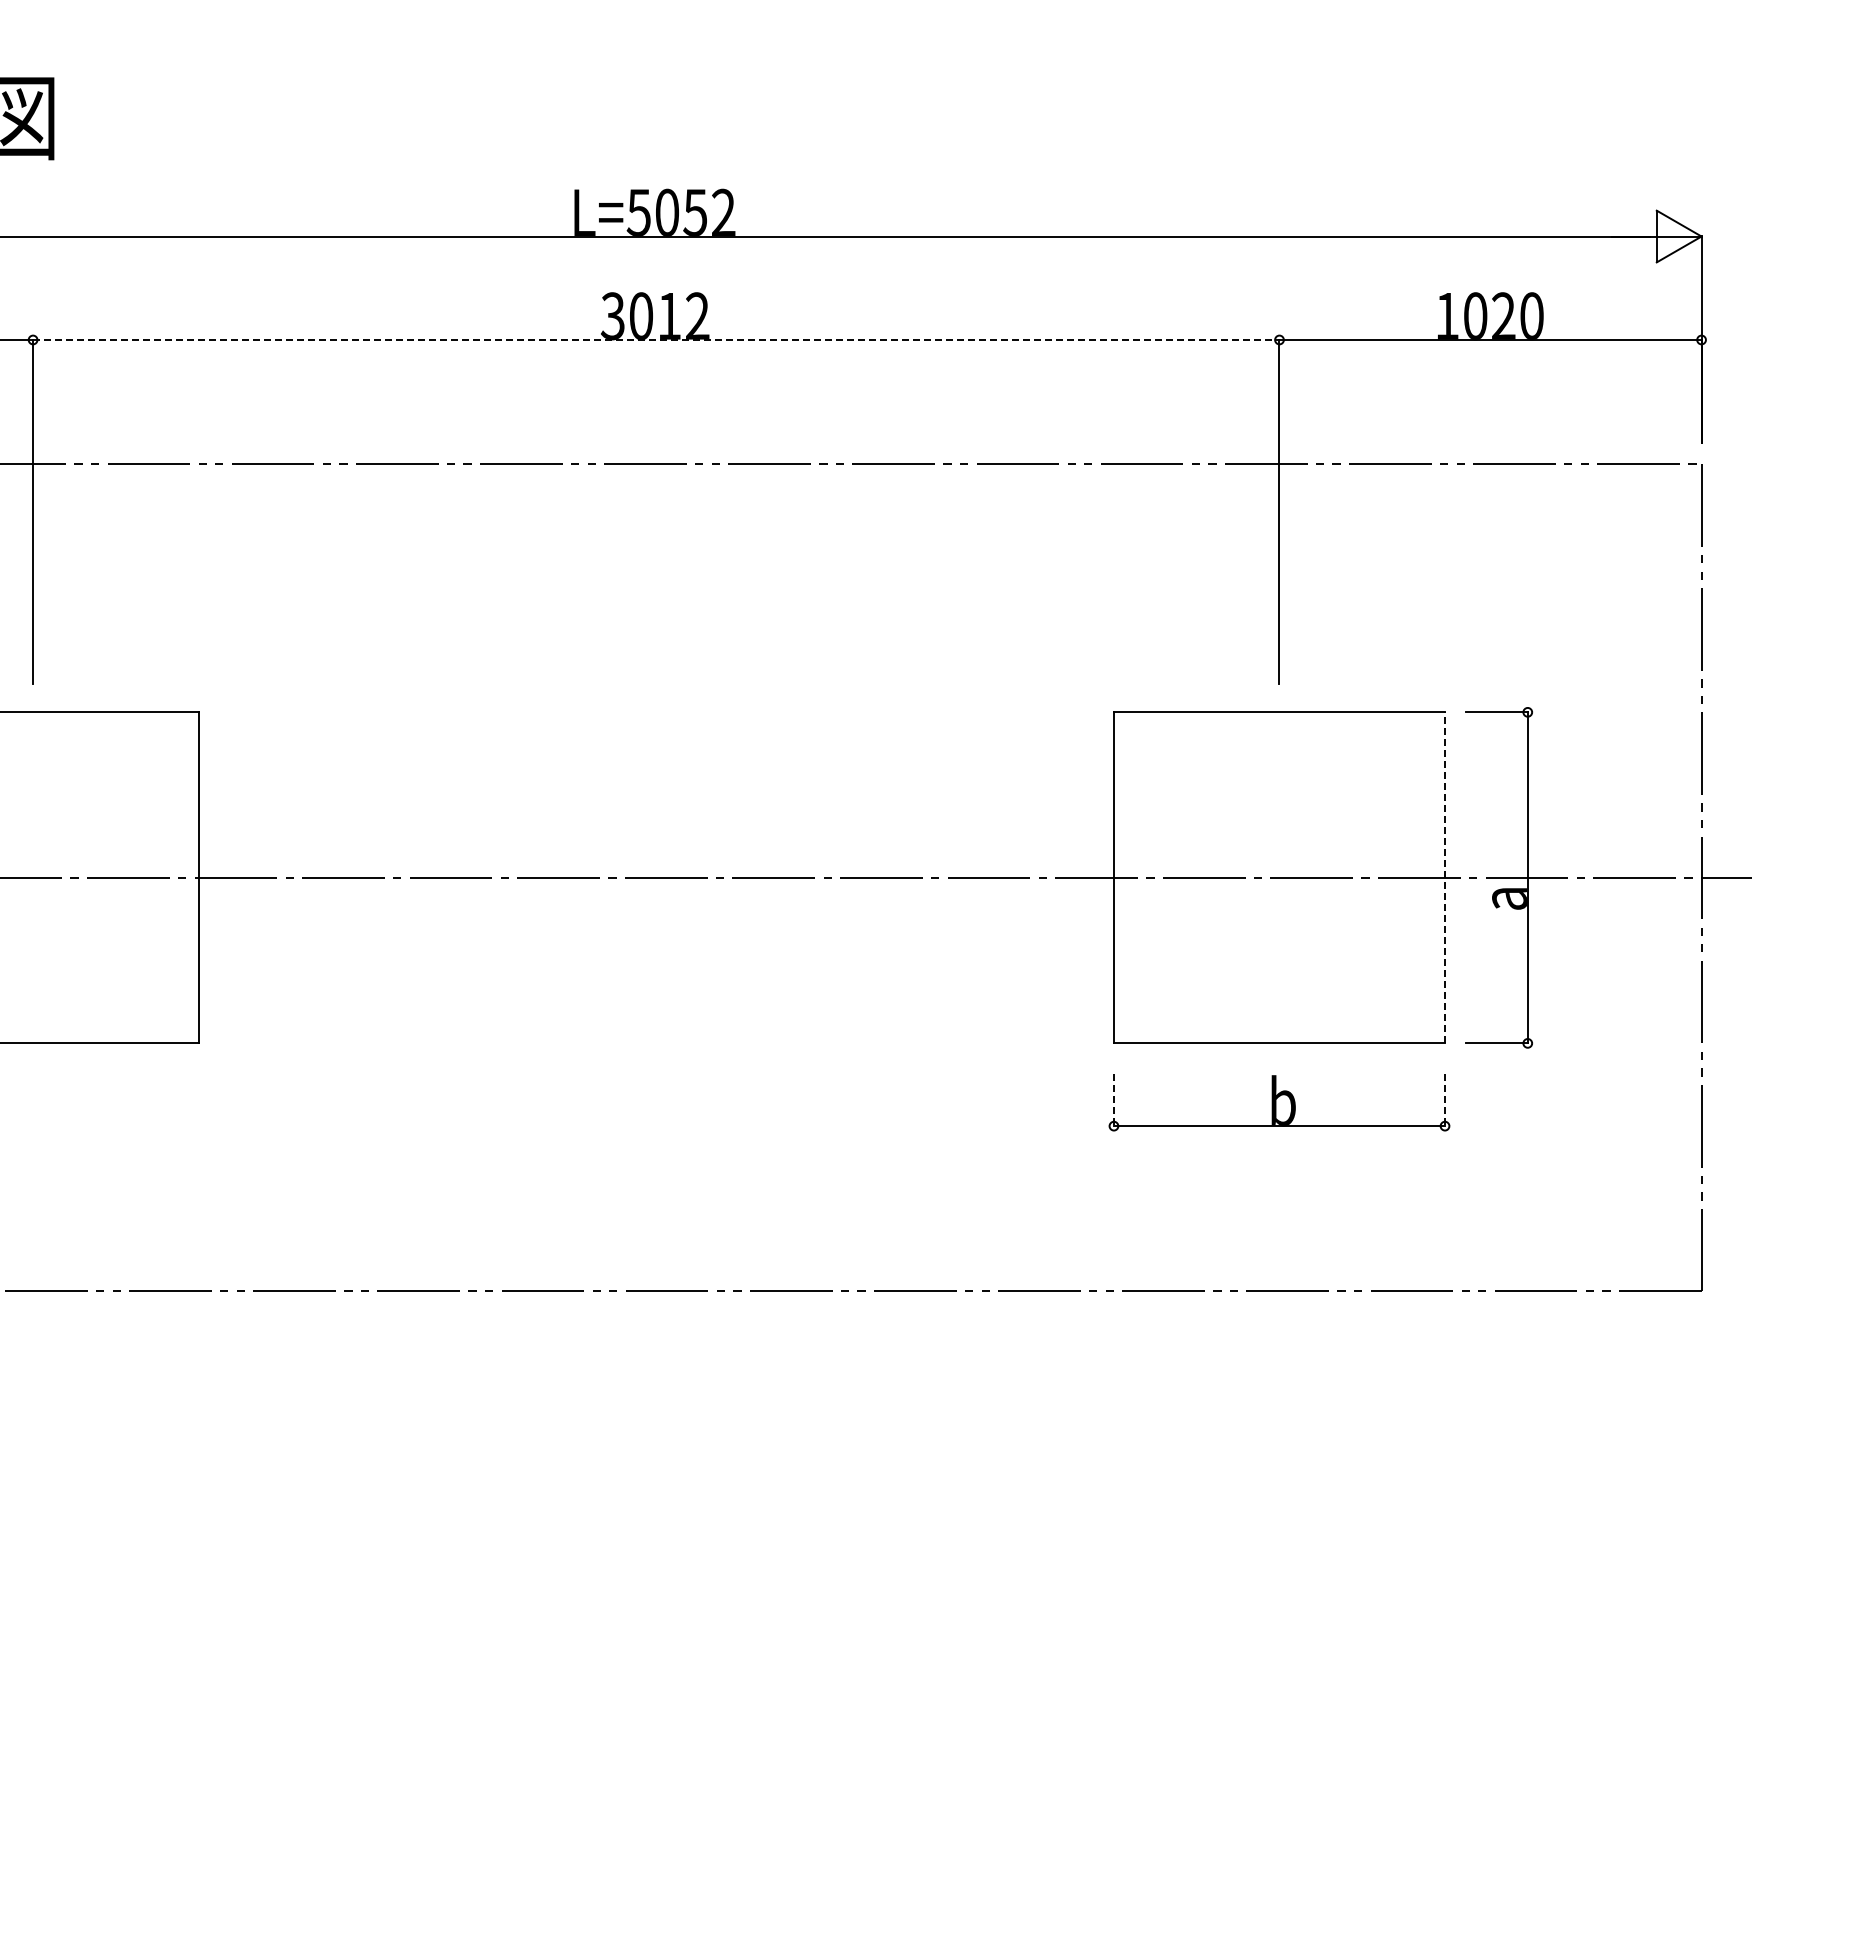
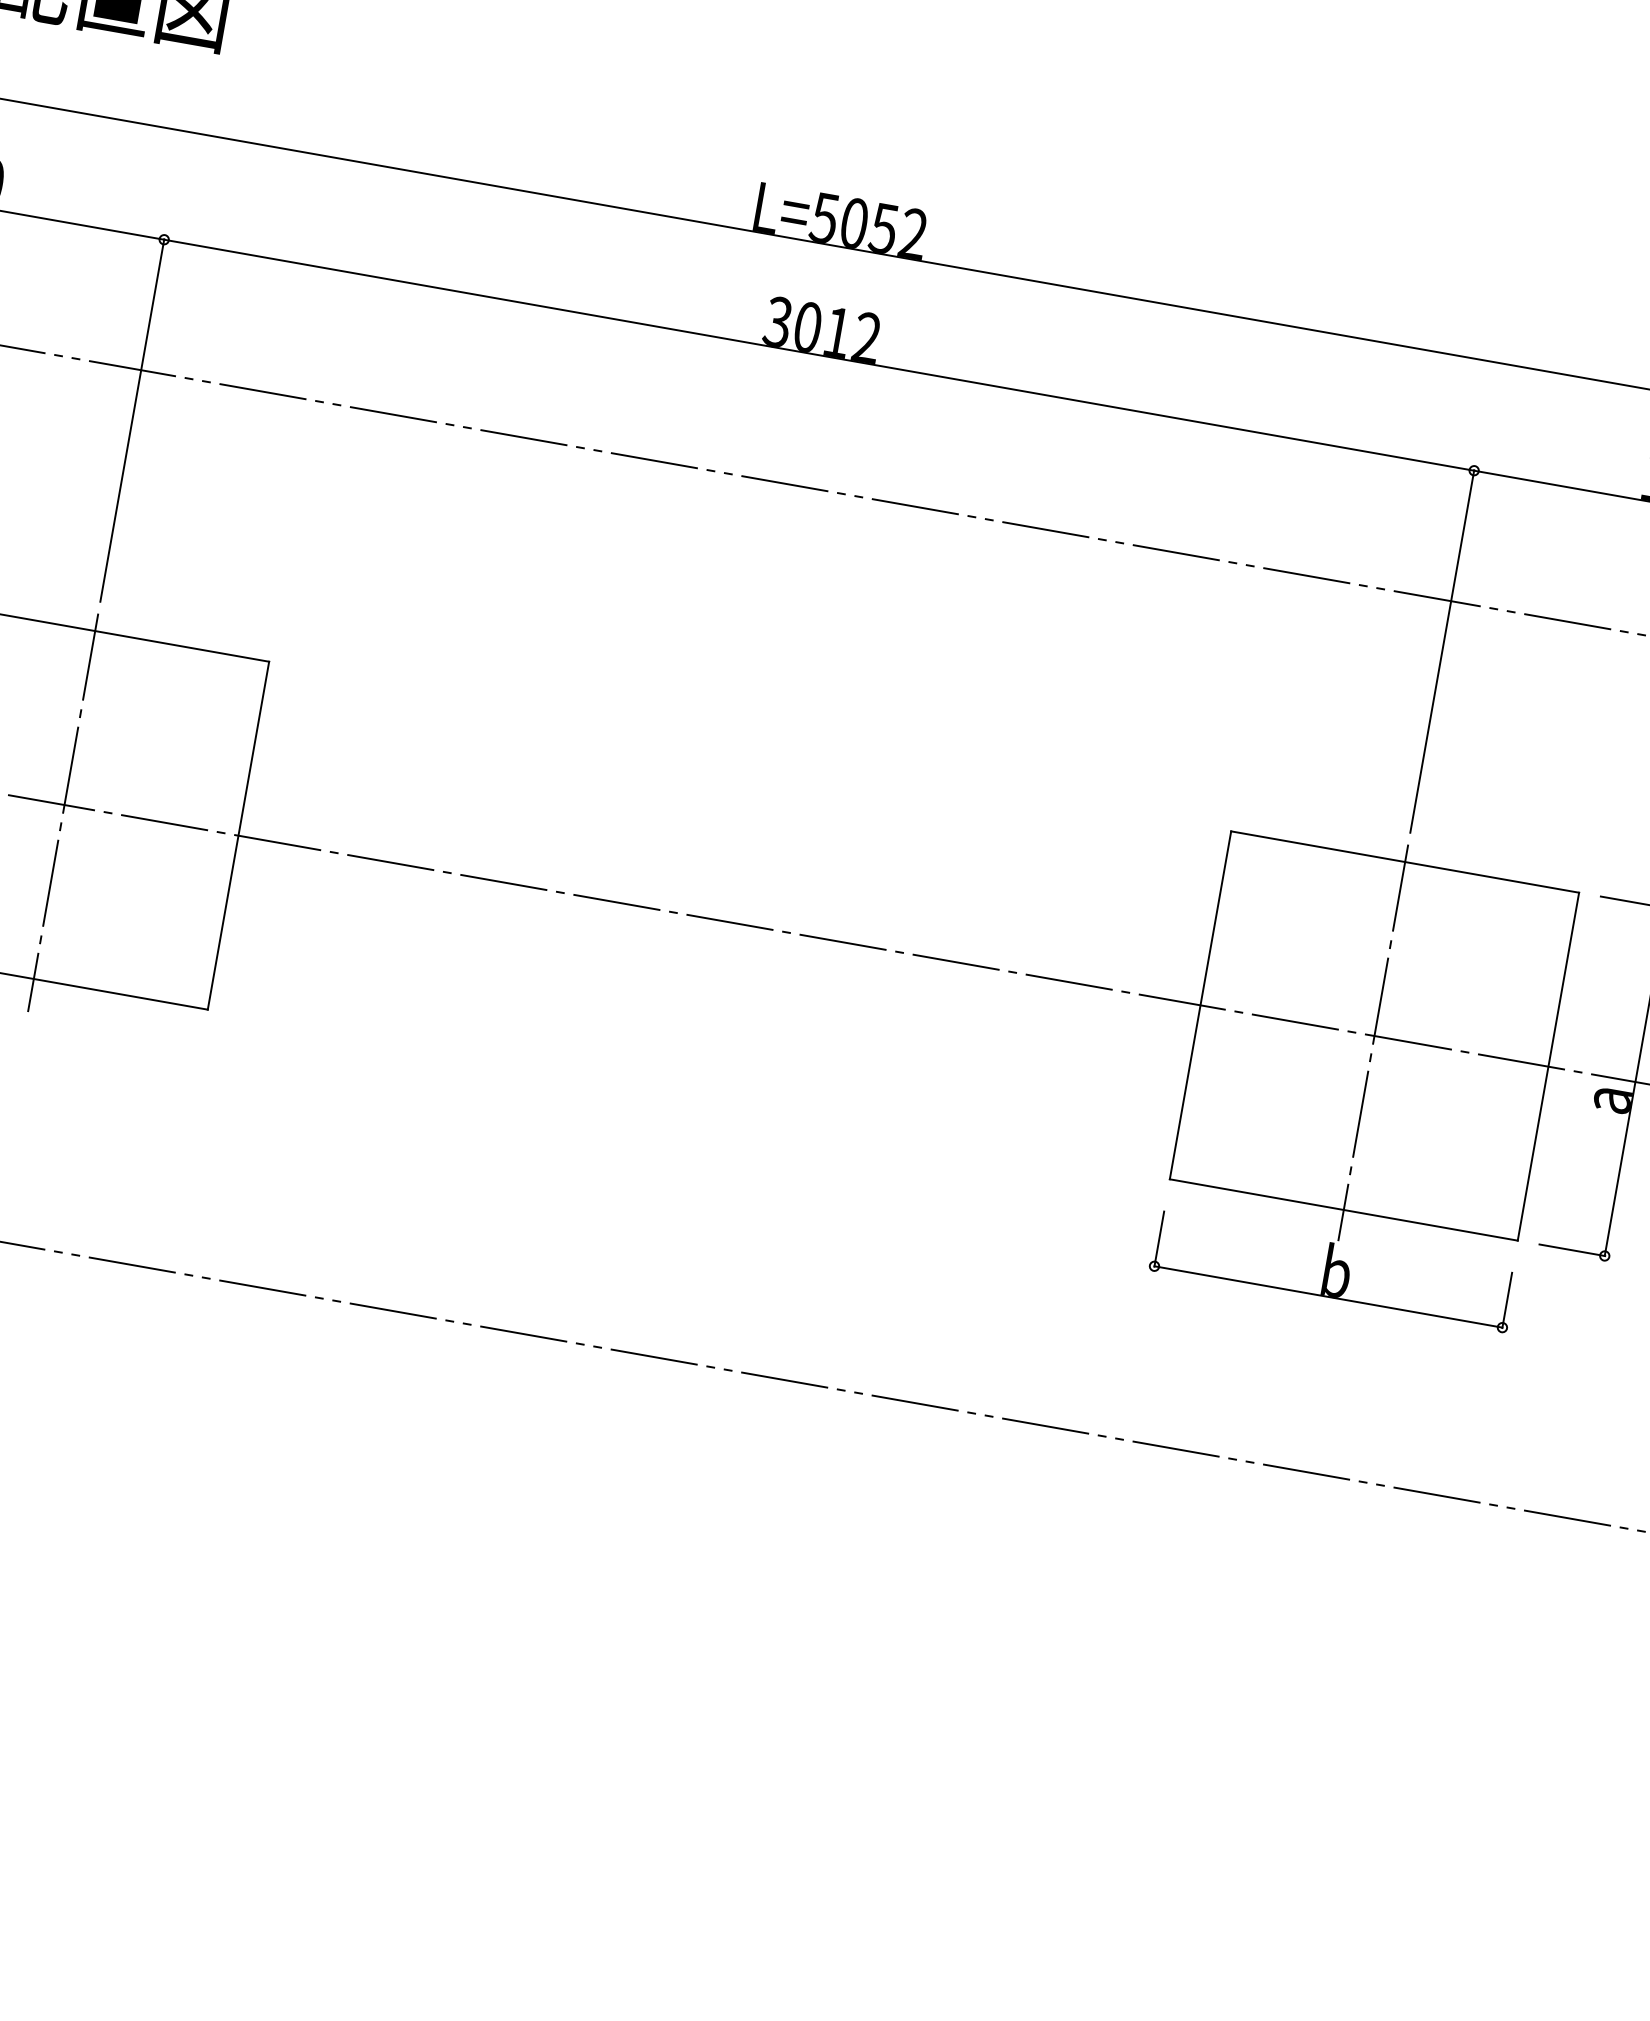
line: (656, 339) -> (819, 354), dashed -> solid
line: (1445, 877) -> (1549, 1066), dashed -> solid
line: (33, 884) -> (63, 812), added
line: (1279, 884) -> (1373, 1042), added
line: (1113, 1100) -> (1158, 1239), dashed -> solid
line: (1445, 1100) -> (1507, 1300), dashed -> solid

